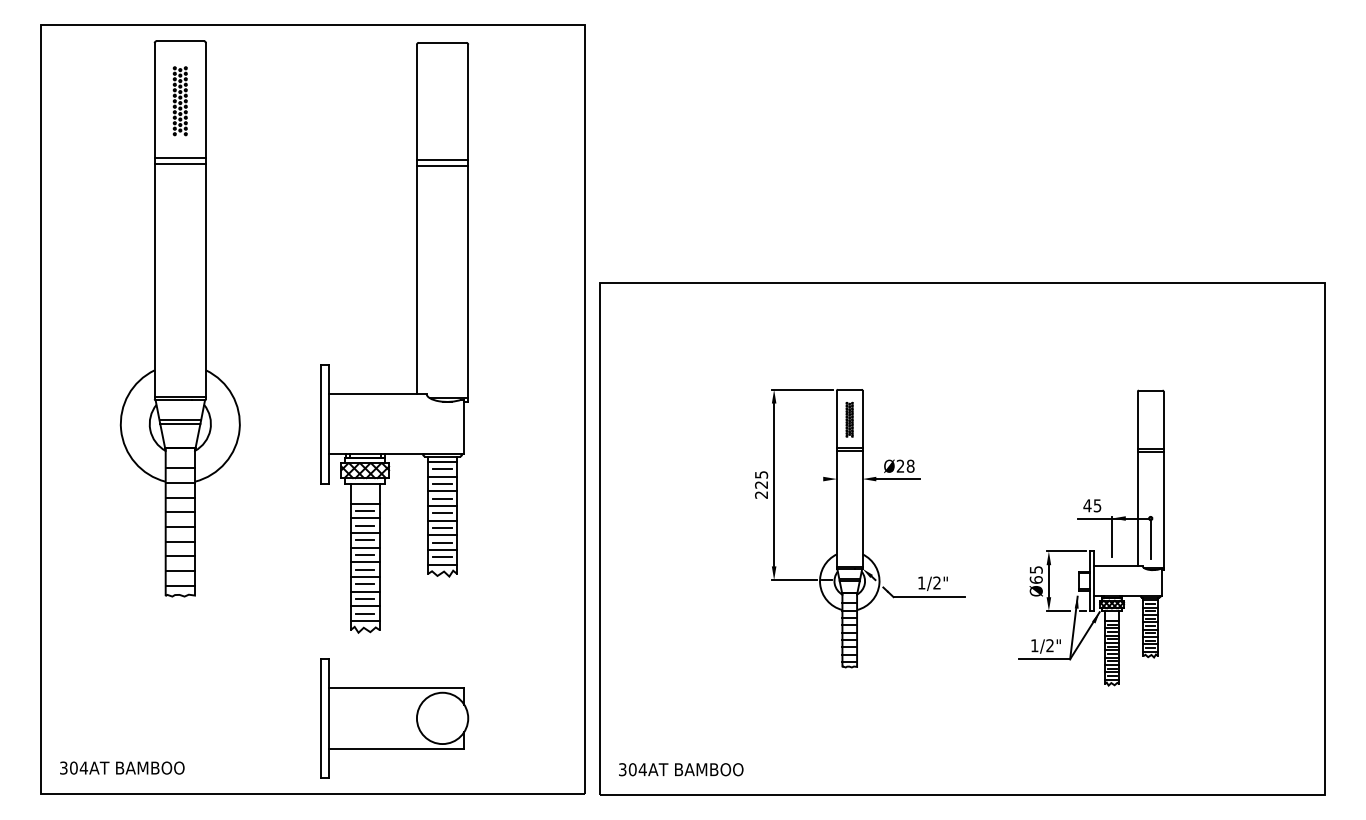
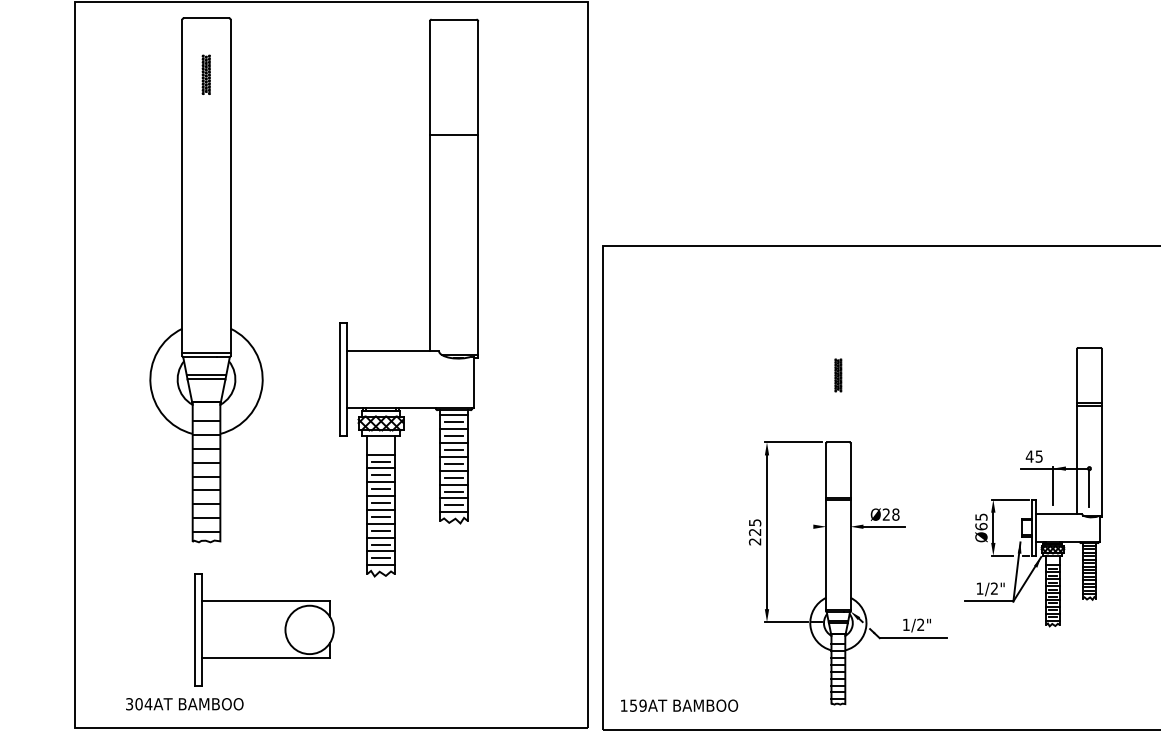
part: (179, 101) -> (205, 75), size x0.6
line: (179, 158) -> (205, 128), removed
line: (442, 160) -> (453, 130), removed
line: (179, 163) -> (205, 133), removed
part: (860, 528) -> (848, 573), moved
part: (1091, 550) -> (1033, 498), moved
part: (394, 718) -> (264, 630), moved
text: (122, 767) -> (184, 703), moved
text: (632, 769) -> (633, 705), 304AT -> 159AT

